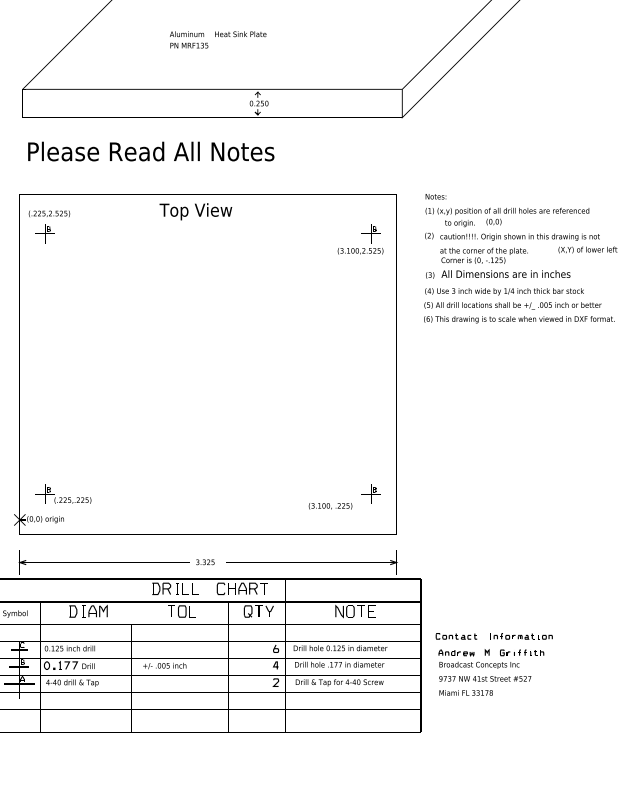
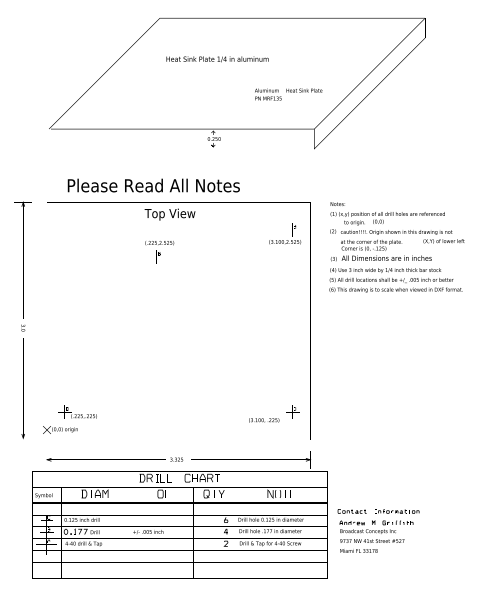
text: (217, 39) -> (288, 94), moved
text: (150, 151) -> (153, 185), moved
text: (49, 227) -> (159, 252), moved

